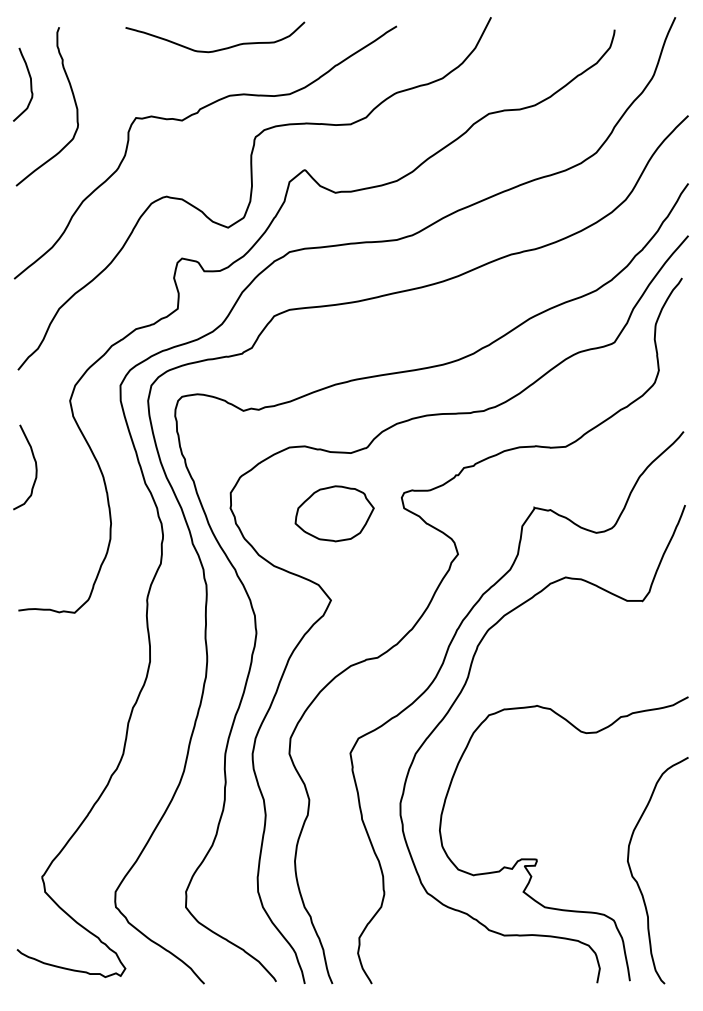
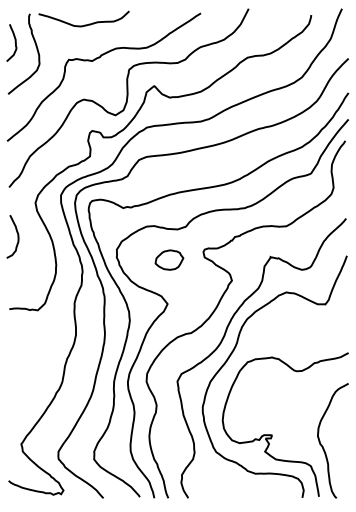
curve: (216, 48) -> (84, 24), moved
part: (334, 512) -> (169, 259), size x0.7

